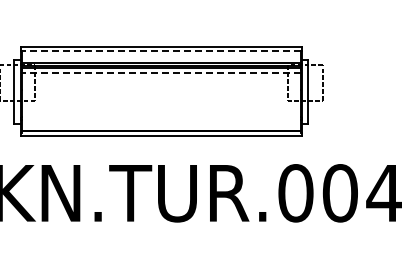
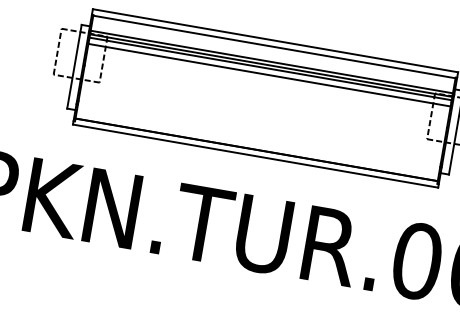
line: (161, 51) -> (274, 47), dashed -> solid
line: (161, 73) -> (269, 75), dashed -> solid

